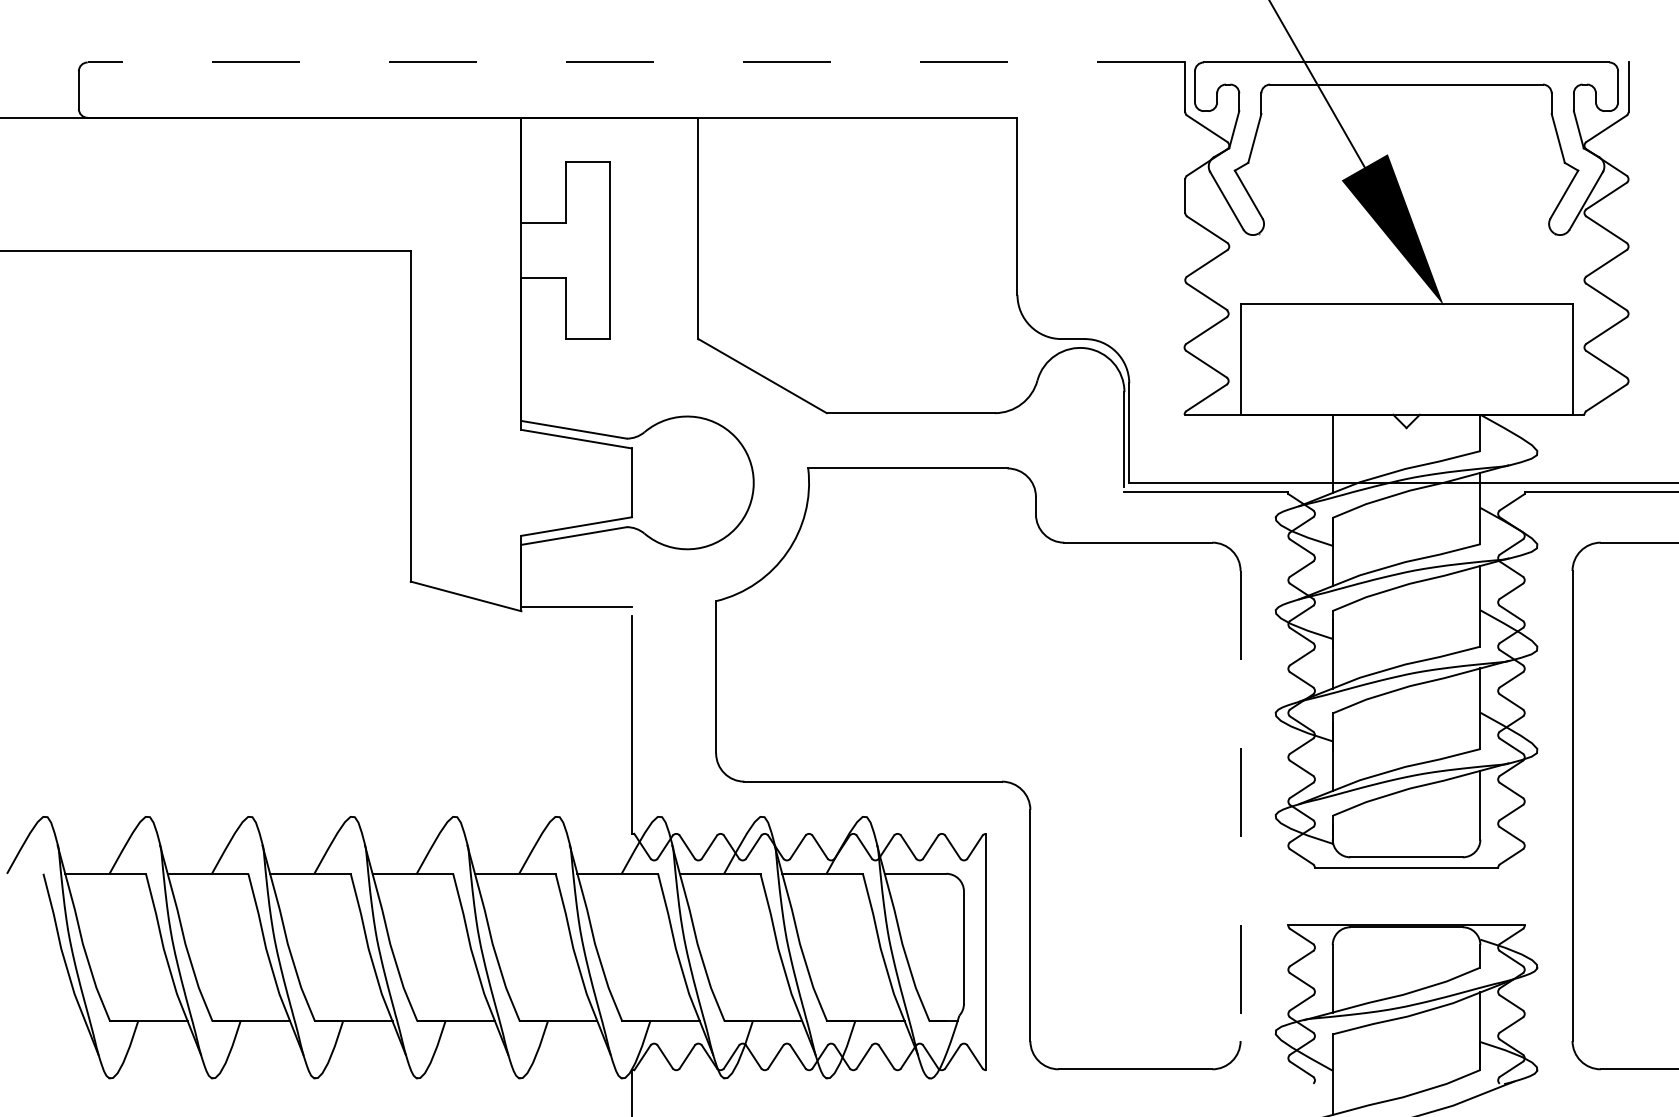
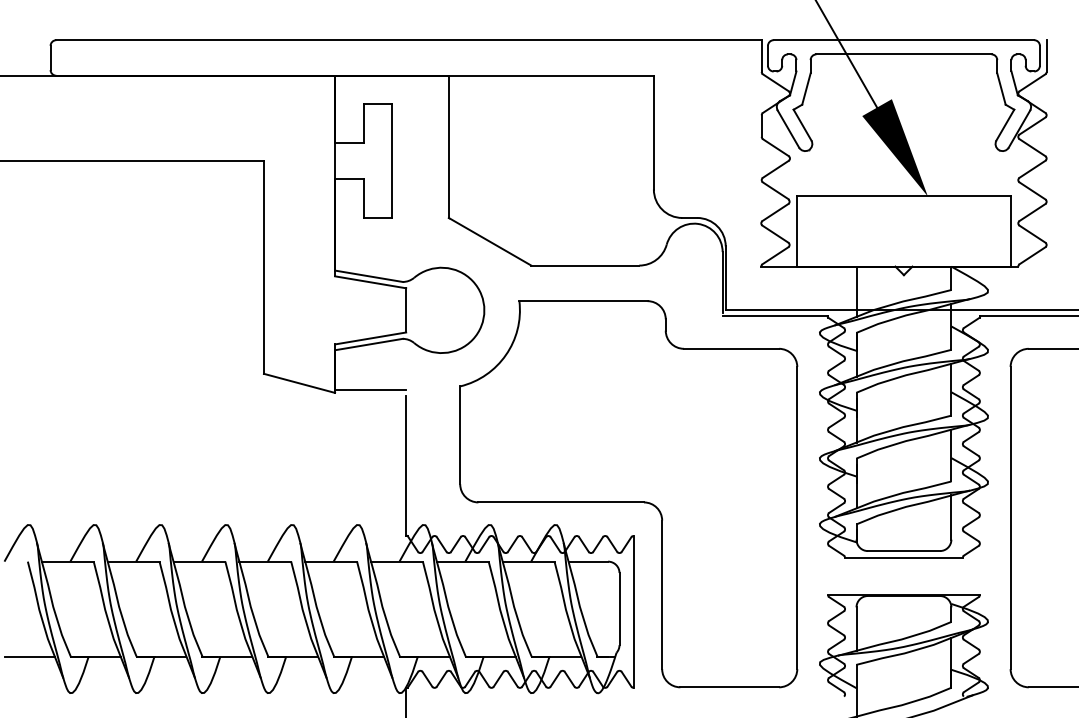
line: (637, 62) -> (409, 40), dashed -> solid
line: (1240, 806) -> (797, 518), dashed -> solid
line: (45, 1021) -> (29, 656), added

